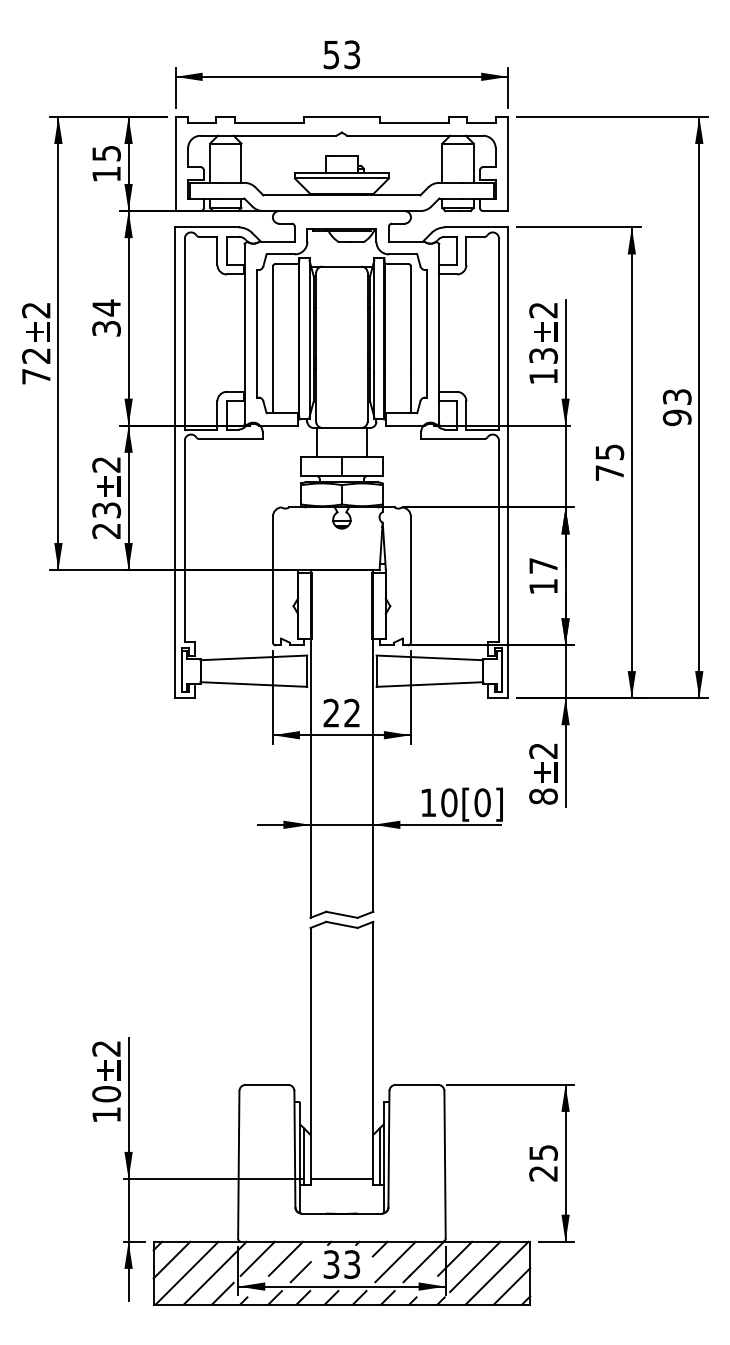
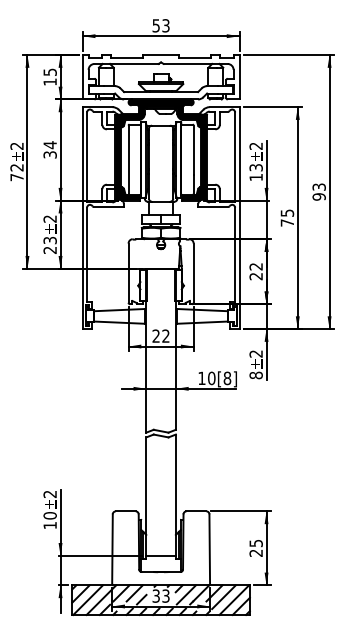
fill: (340, 317) -> (160, 149), added
text: (542, 575) -> (255, 271), 17 -> 22
text: (482, 802) -> (227, 378), [0] -> [8]

